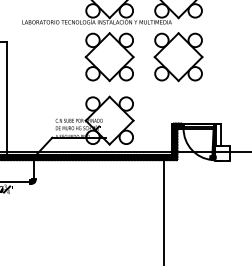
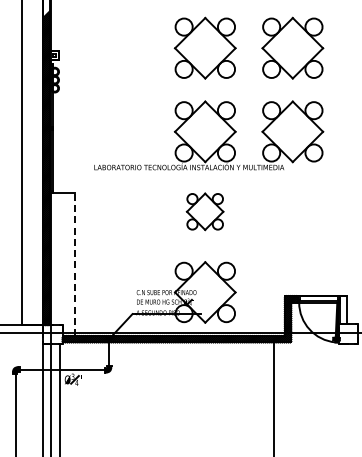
part: (109, 56) -> (204, 211), size x0.6
part: (178, 56) -> (292, 211), removed
line: (7, 98) -> (75, 264), solid -> dashed

